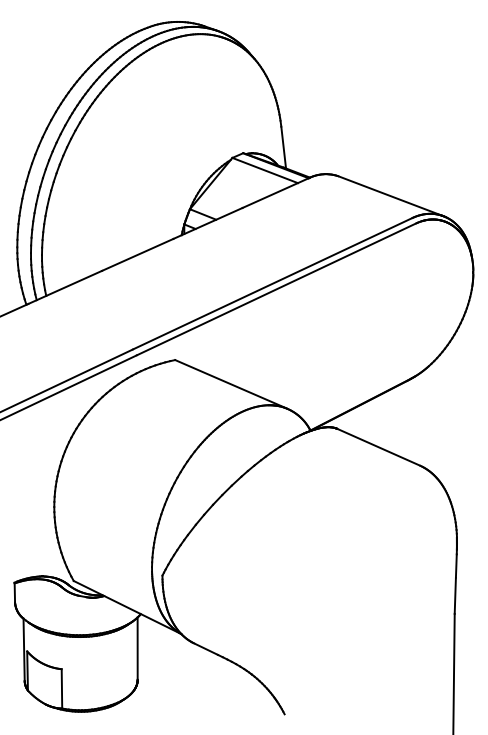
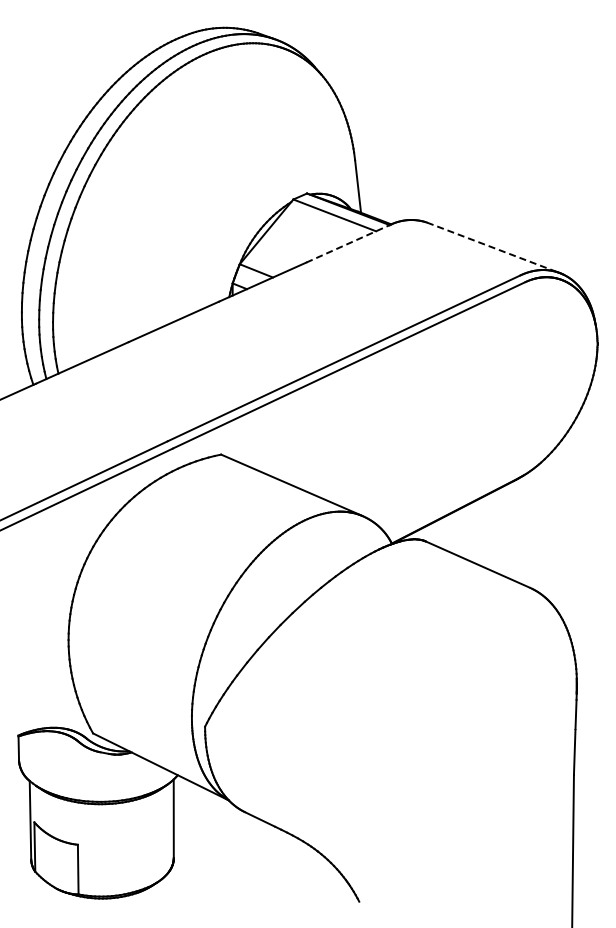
line: (275, 192) -> (347, 243), solid -> dashed
line: (390, 195) -> (493, 247), solid -> dashed

